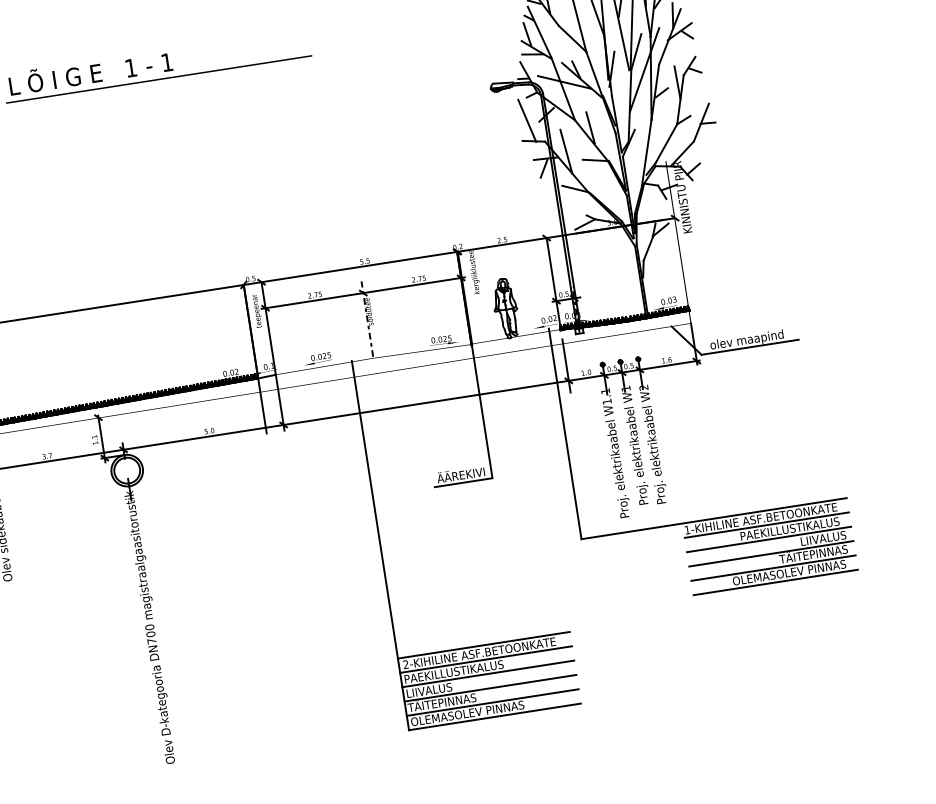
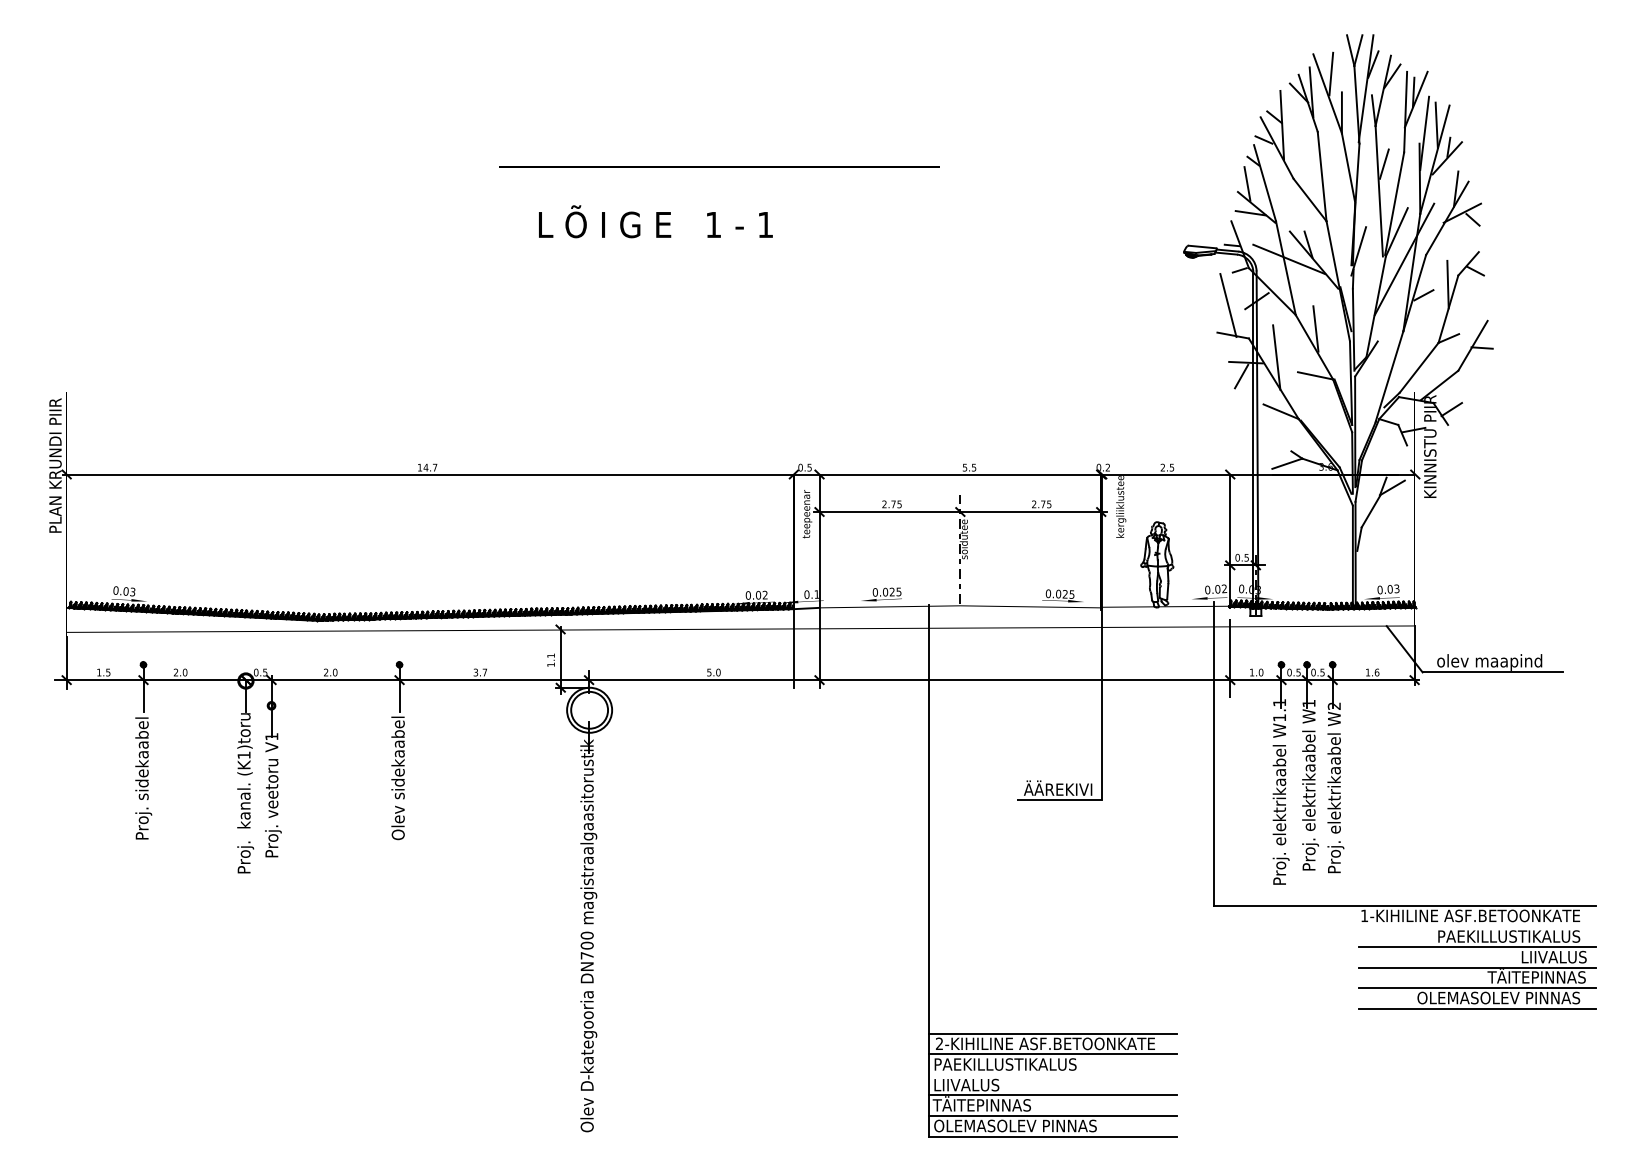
text: (90, 71) -> (655, 221), moved
line: (766, 525) -> (1477, 926), removed
line: (487, 673) -> (1052, 1074), removed

